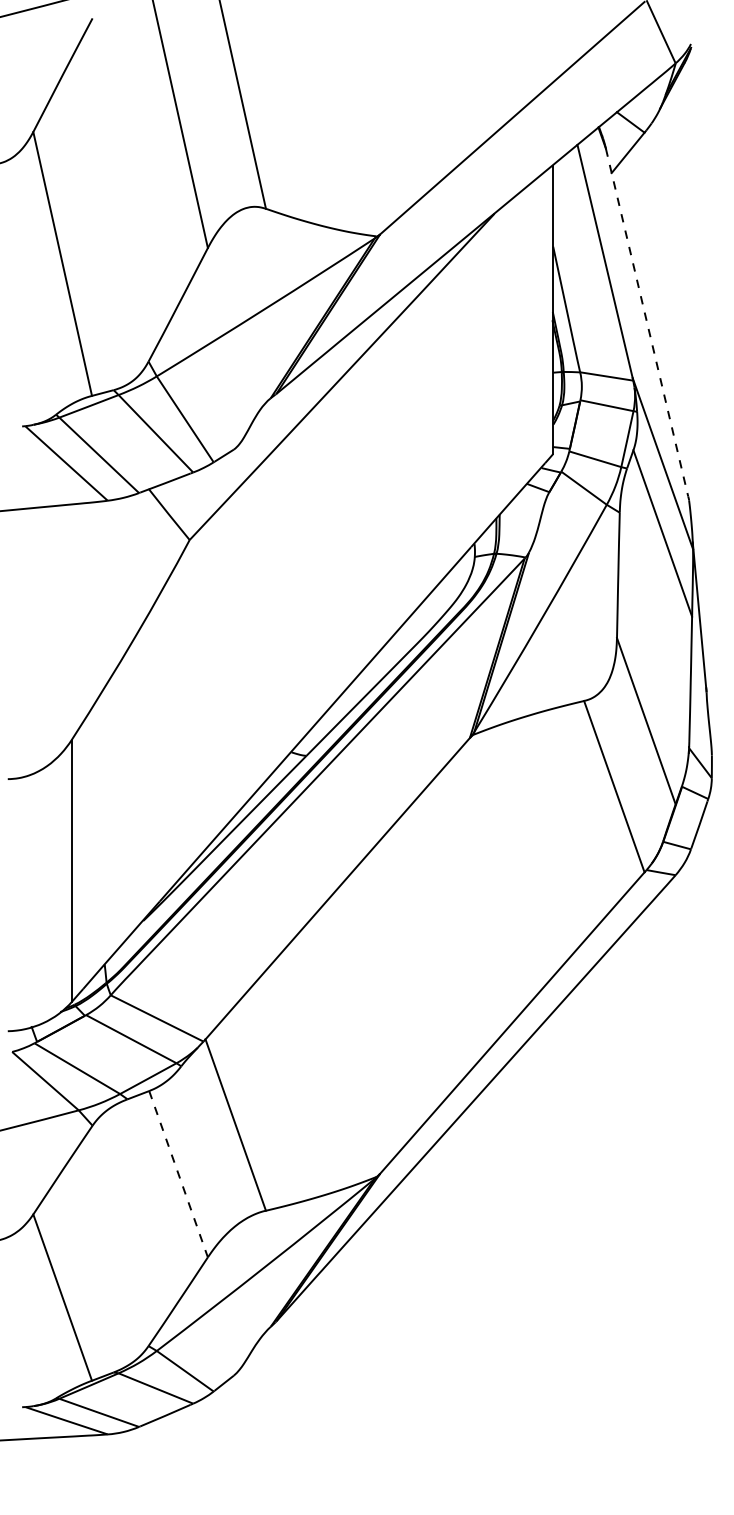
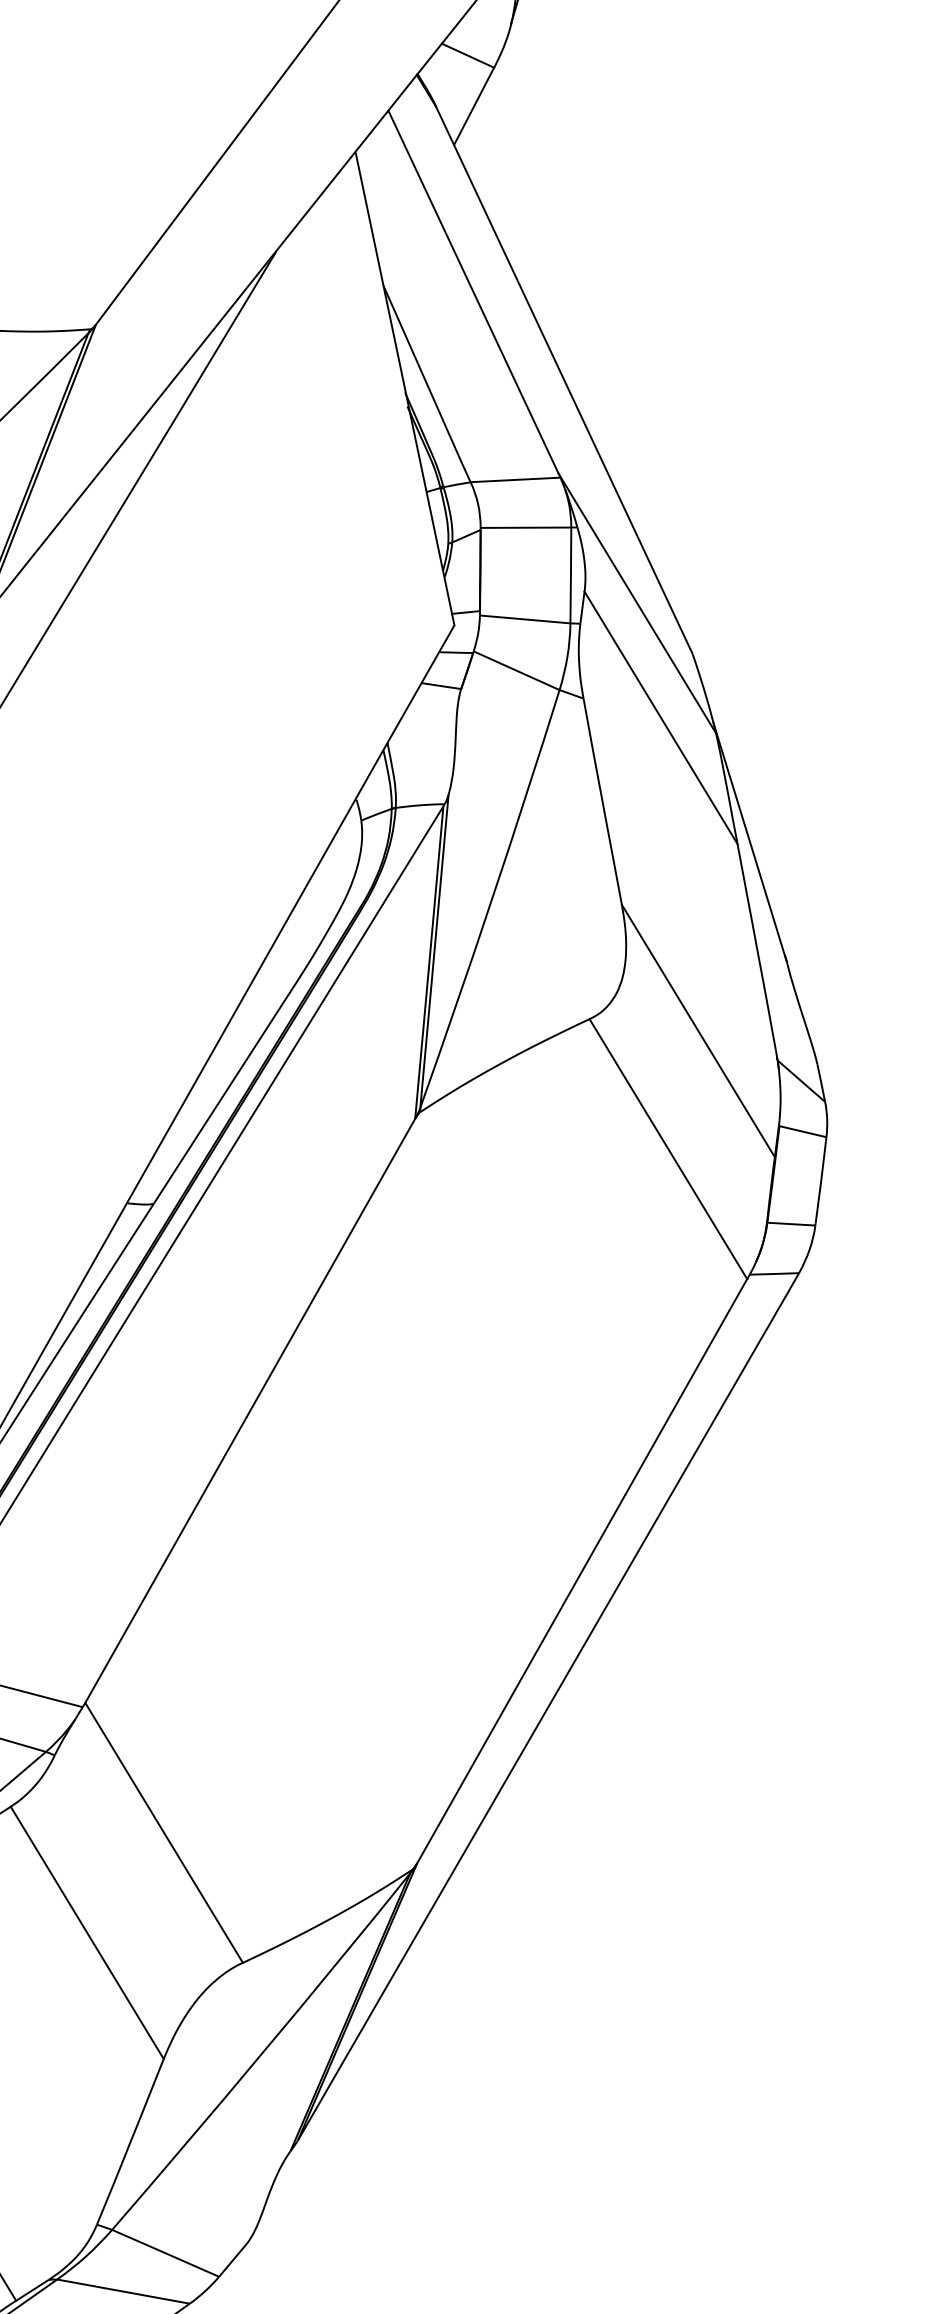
line: (647, 322) -> (563, 377), dashed -> solid
line: (178, 1174) -> (87, 1933), dashed -> solid

